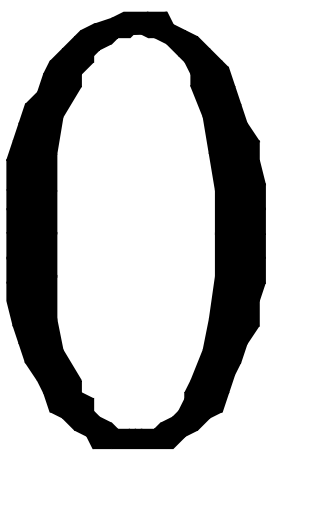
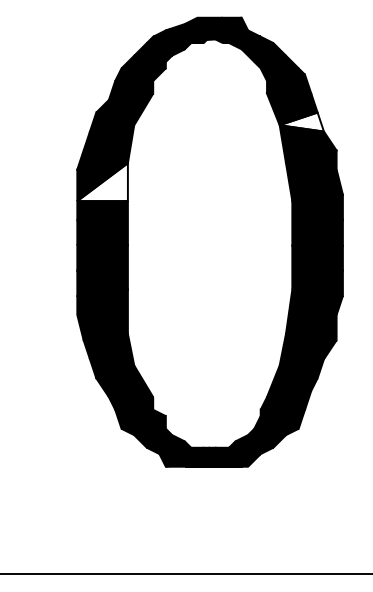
fill: (224, 113) -> (301, 121), removed
fill: (31, 172) -> (102, 182), removed

